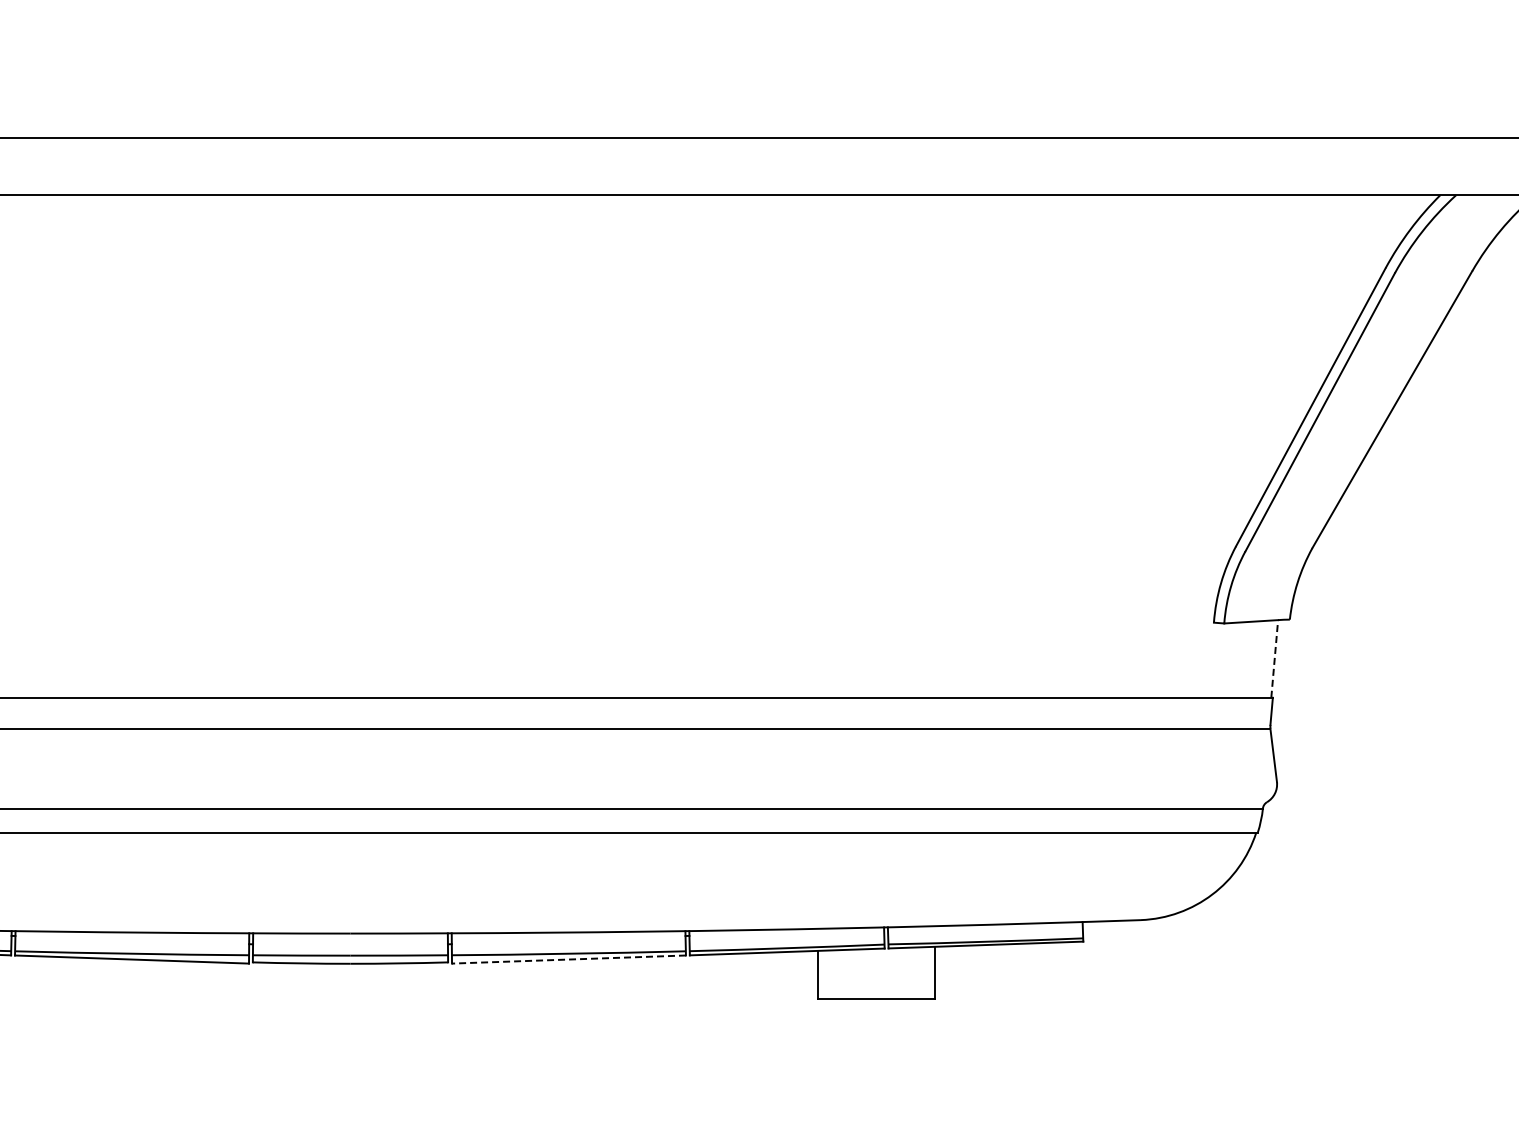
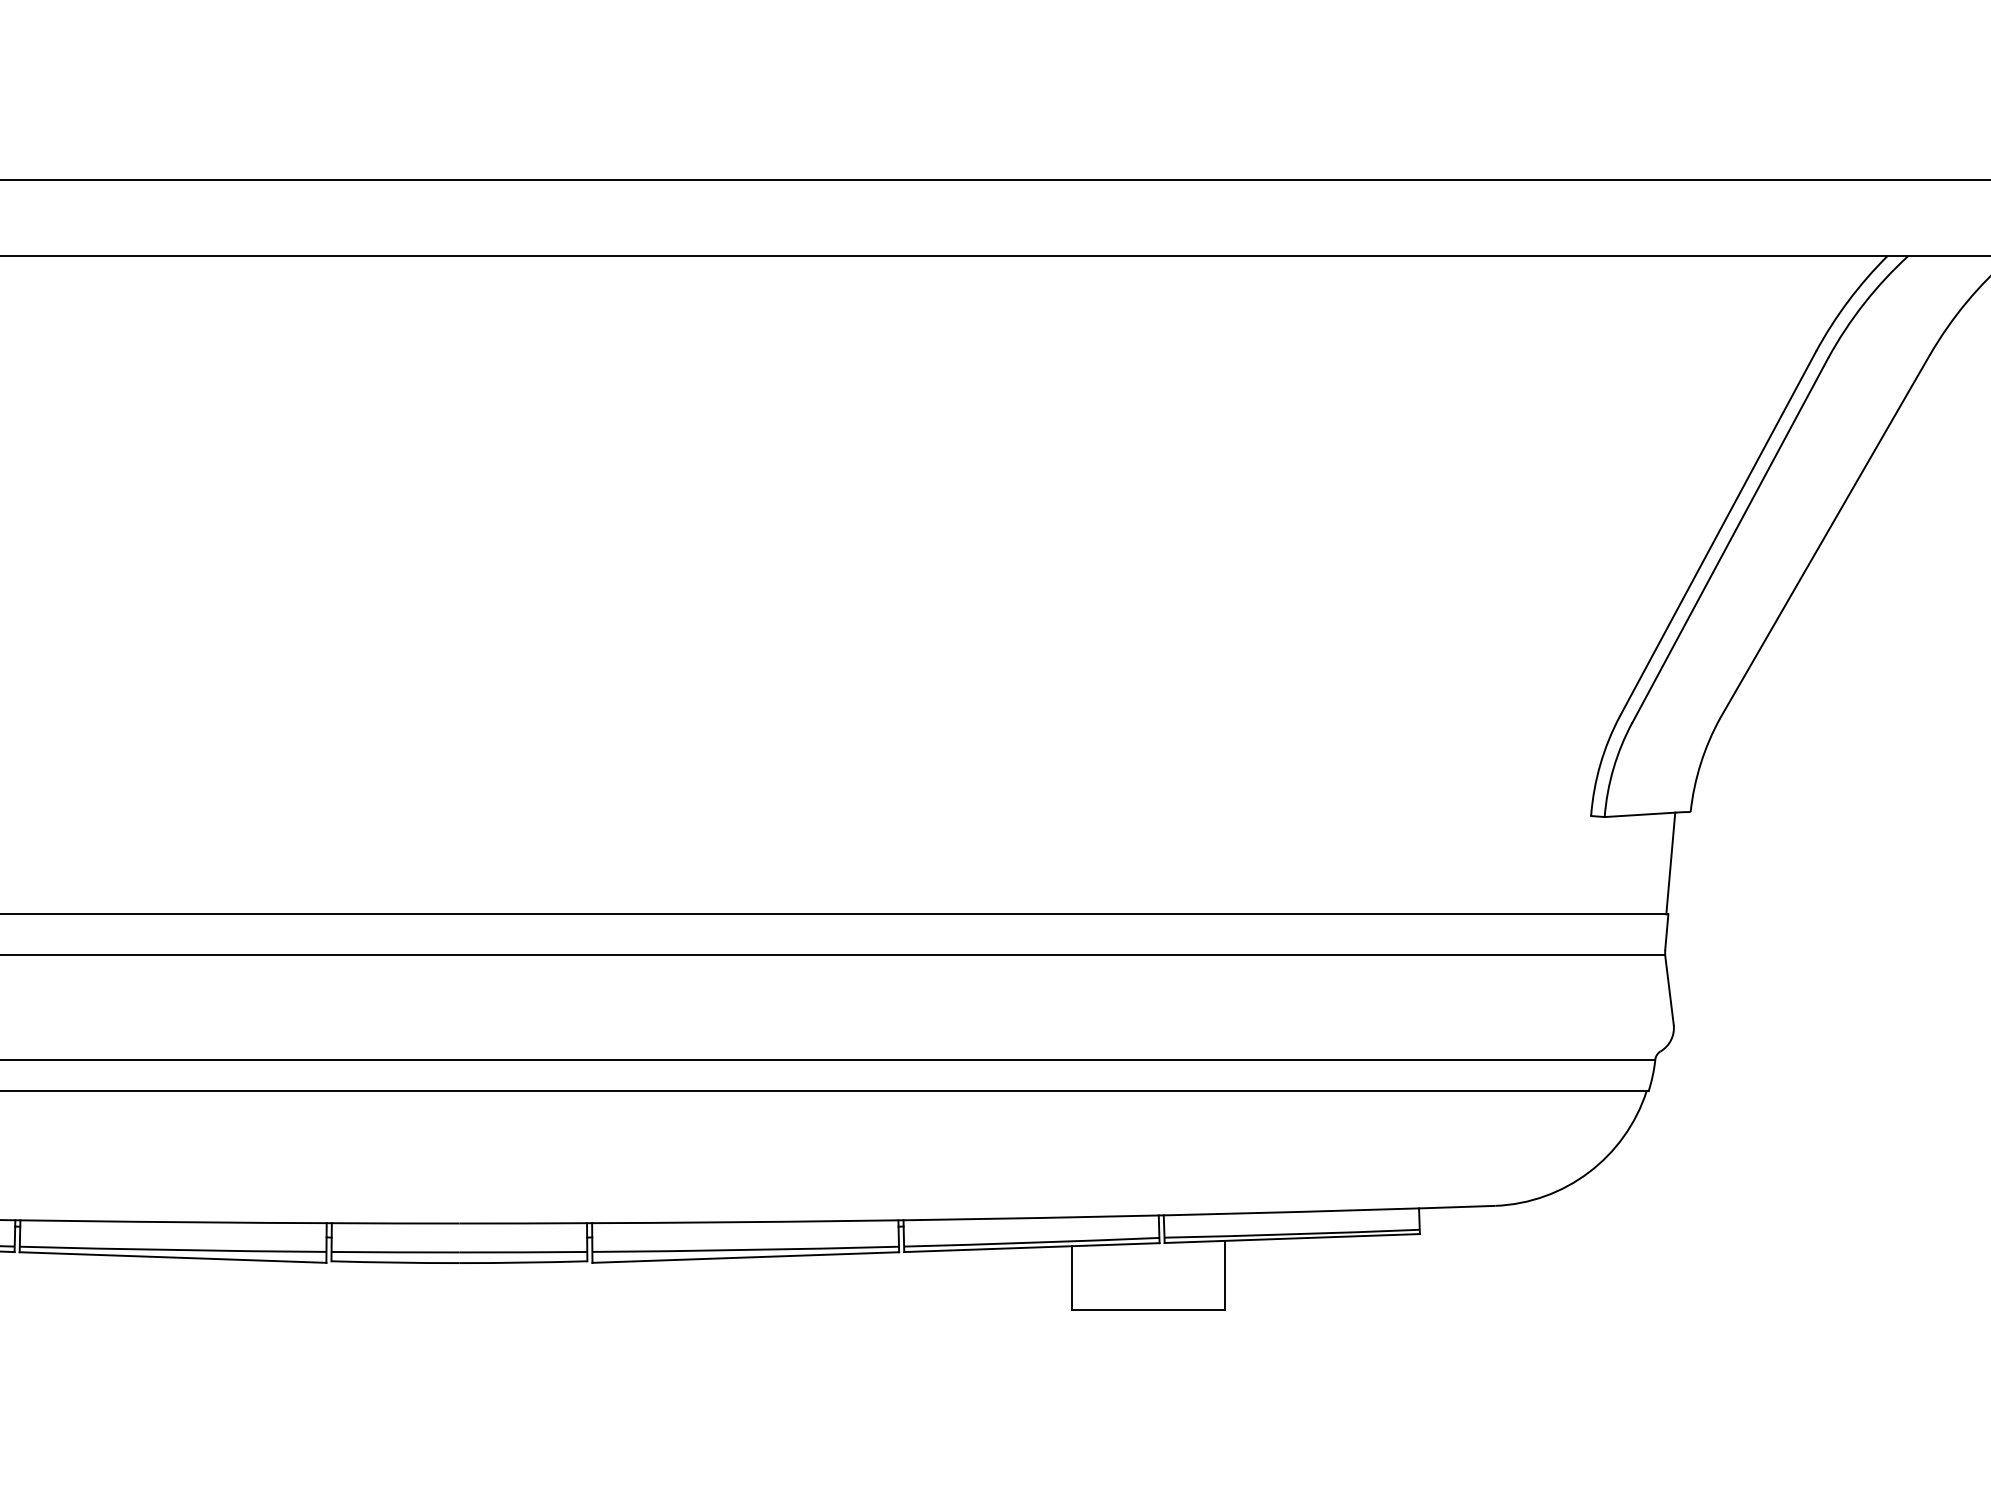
line: (1274, 658) -> (1670, 862), dashed -> solid
line: (568, 959) -> (745, 1257), dashed -> solid

